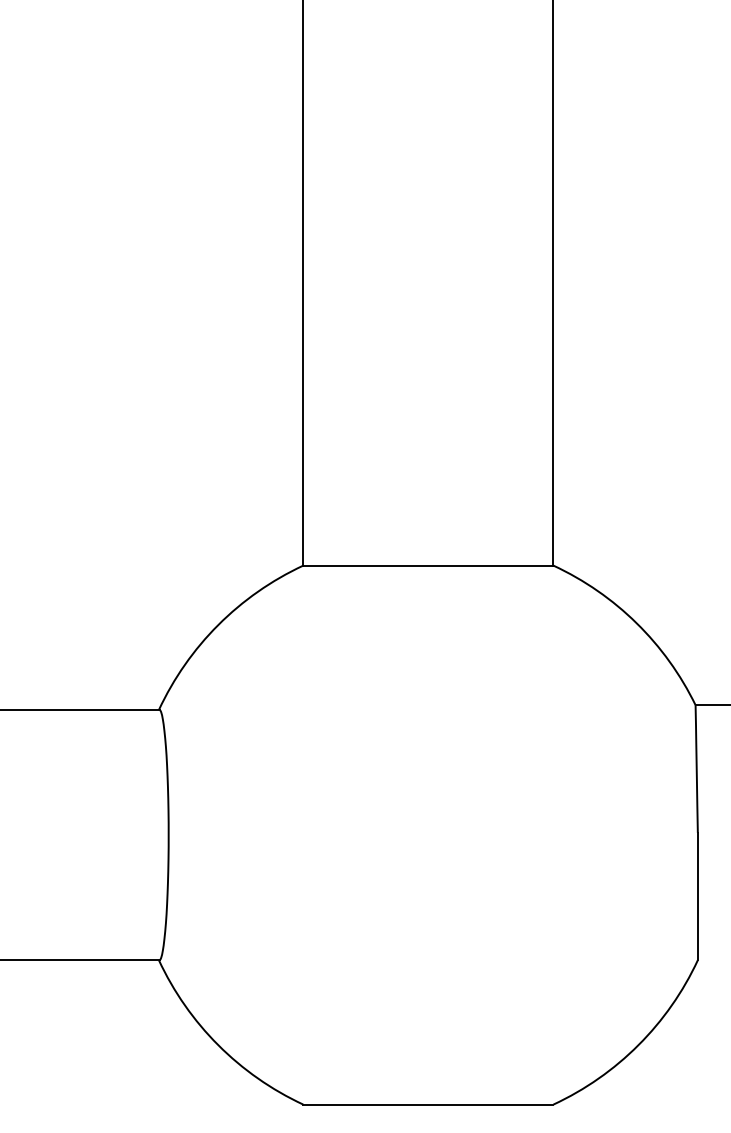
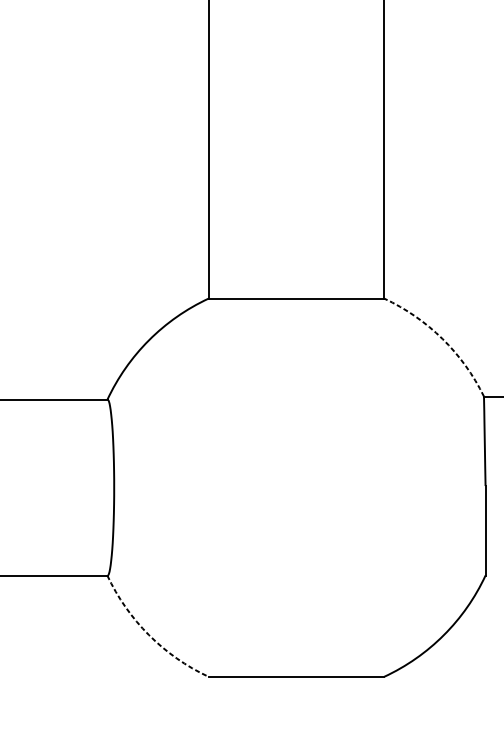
arc: (636, 623) -> (442, 339), solid -> dashed
arc: (218, 1045) -> (149, 635), solid -> dashed

